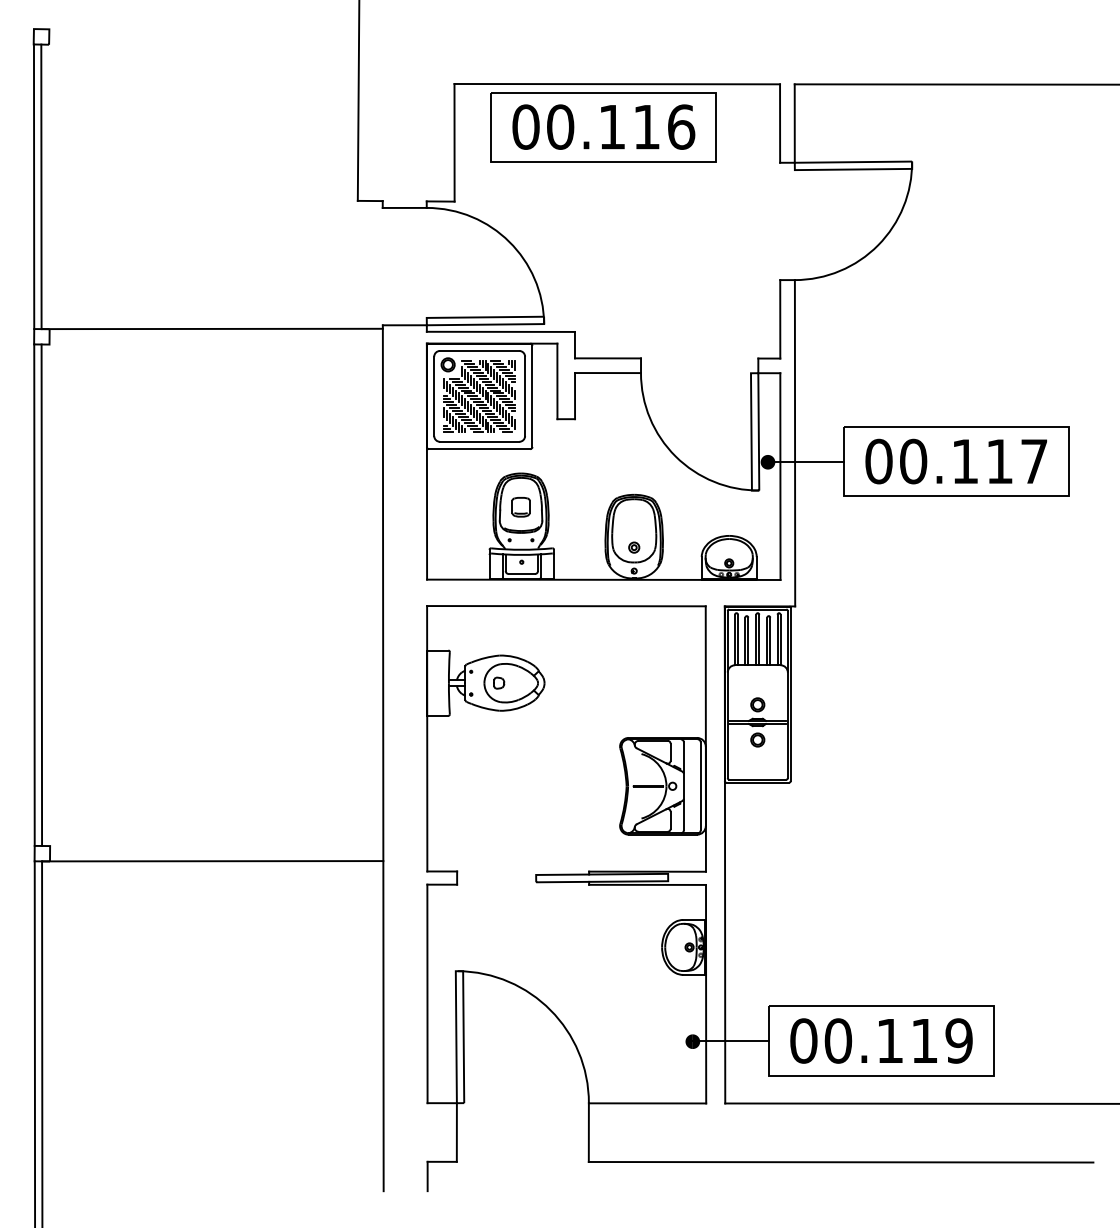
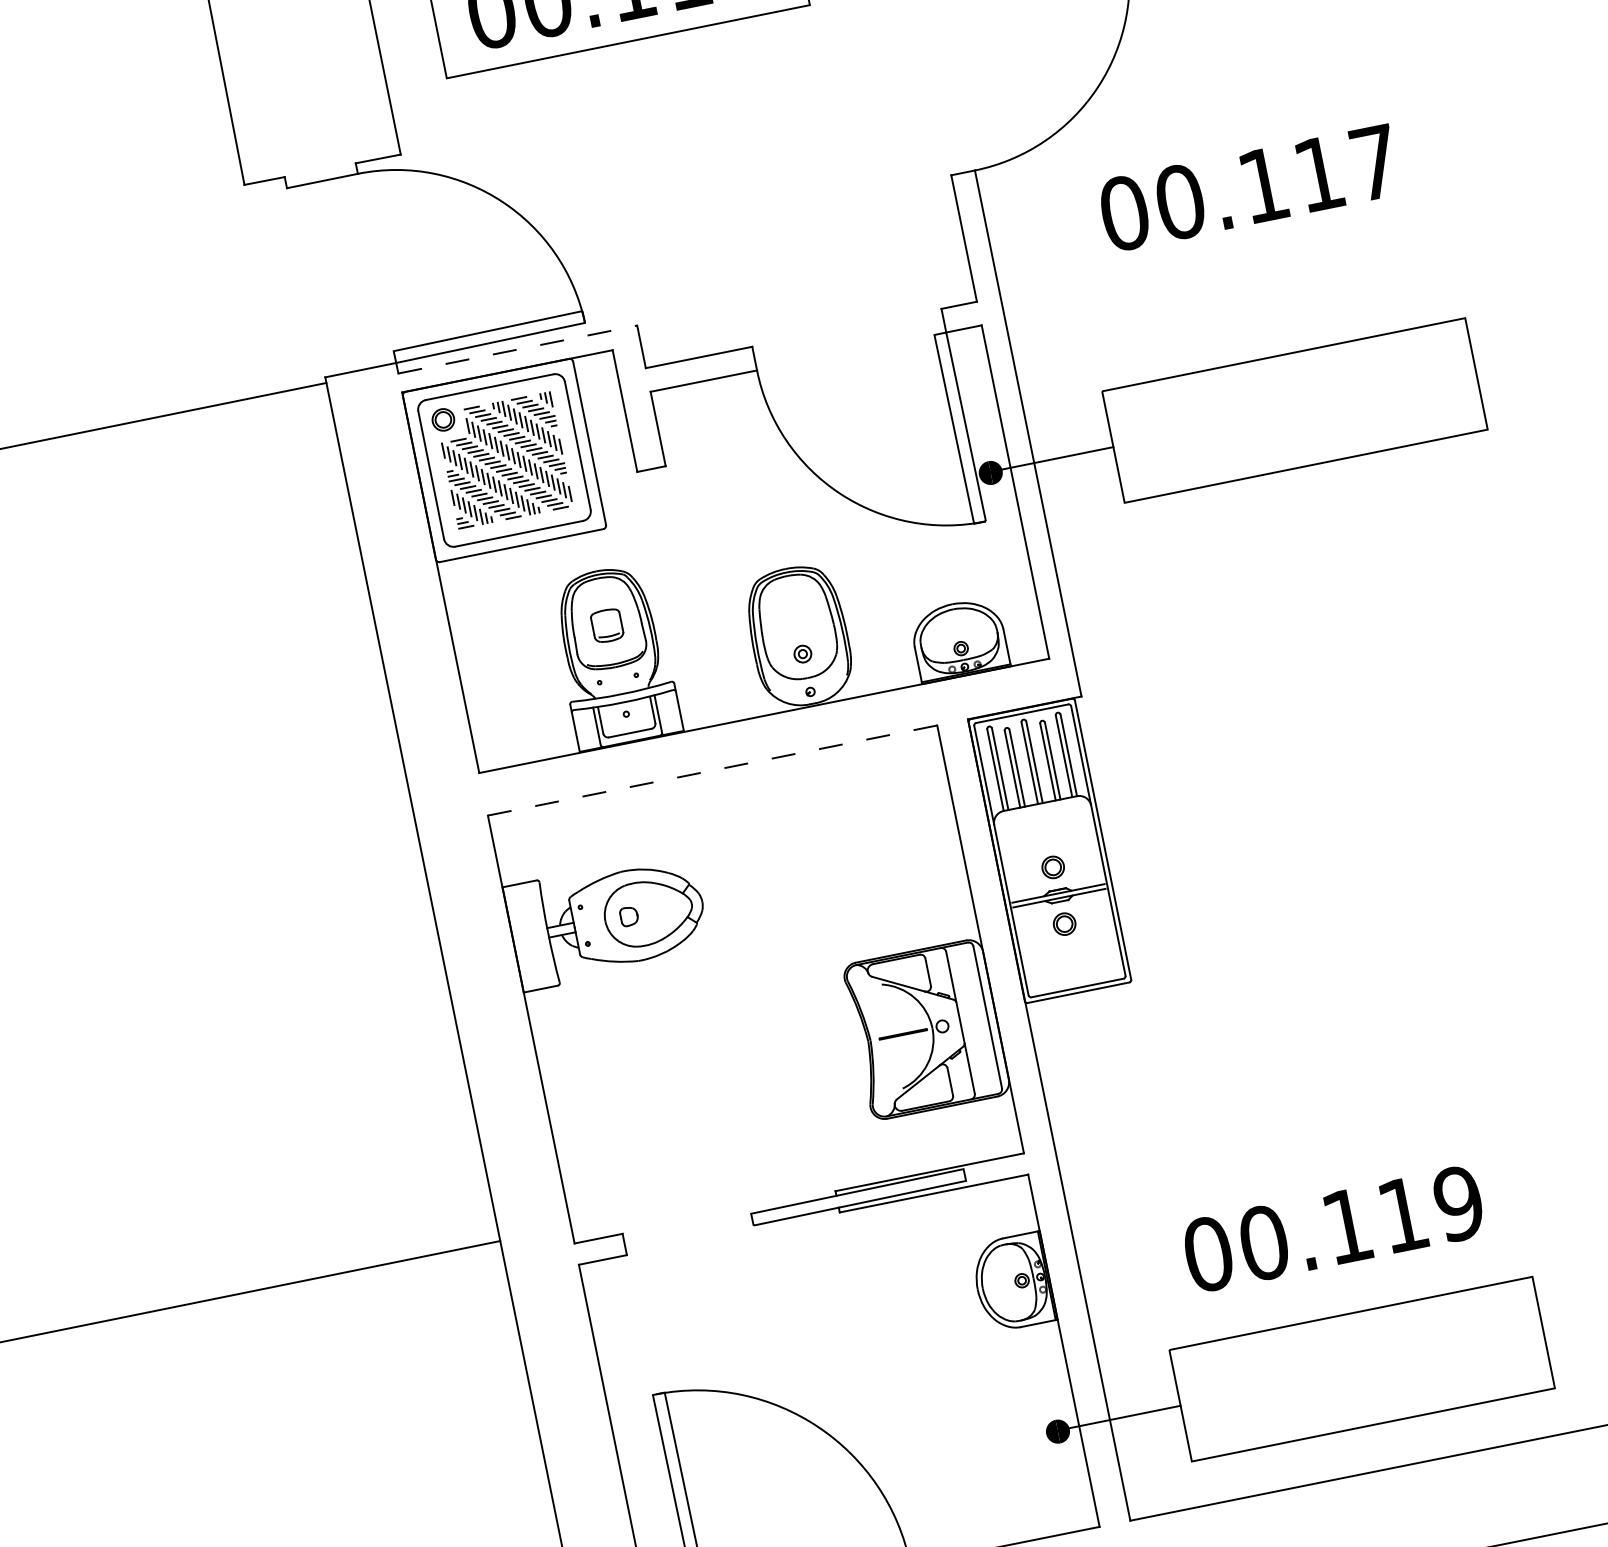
line: (501, 331) -> (518, 348), solid -> dashed
text: (955, 461) -> (1248, 188), moved
line: (566, 606) -> (712, 771), solid -> dashed
text: (881, 1040) -> (1333, 1228), moved

